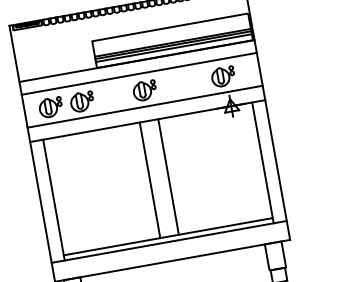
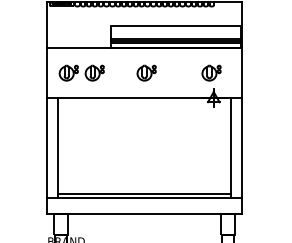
line: (139, 73) -> (144, 58), removed
line: (144, 106) -> (144, 85), removed
line: (168, 176) -> (153, 145), removed
line: (149, 180) -> (137, 145), removed

